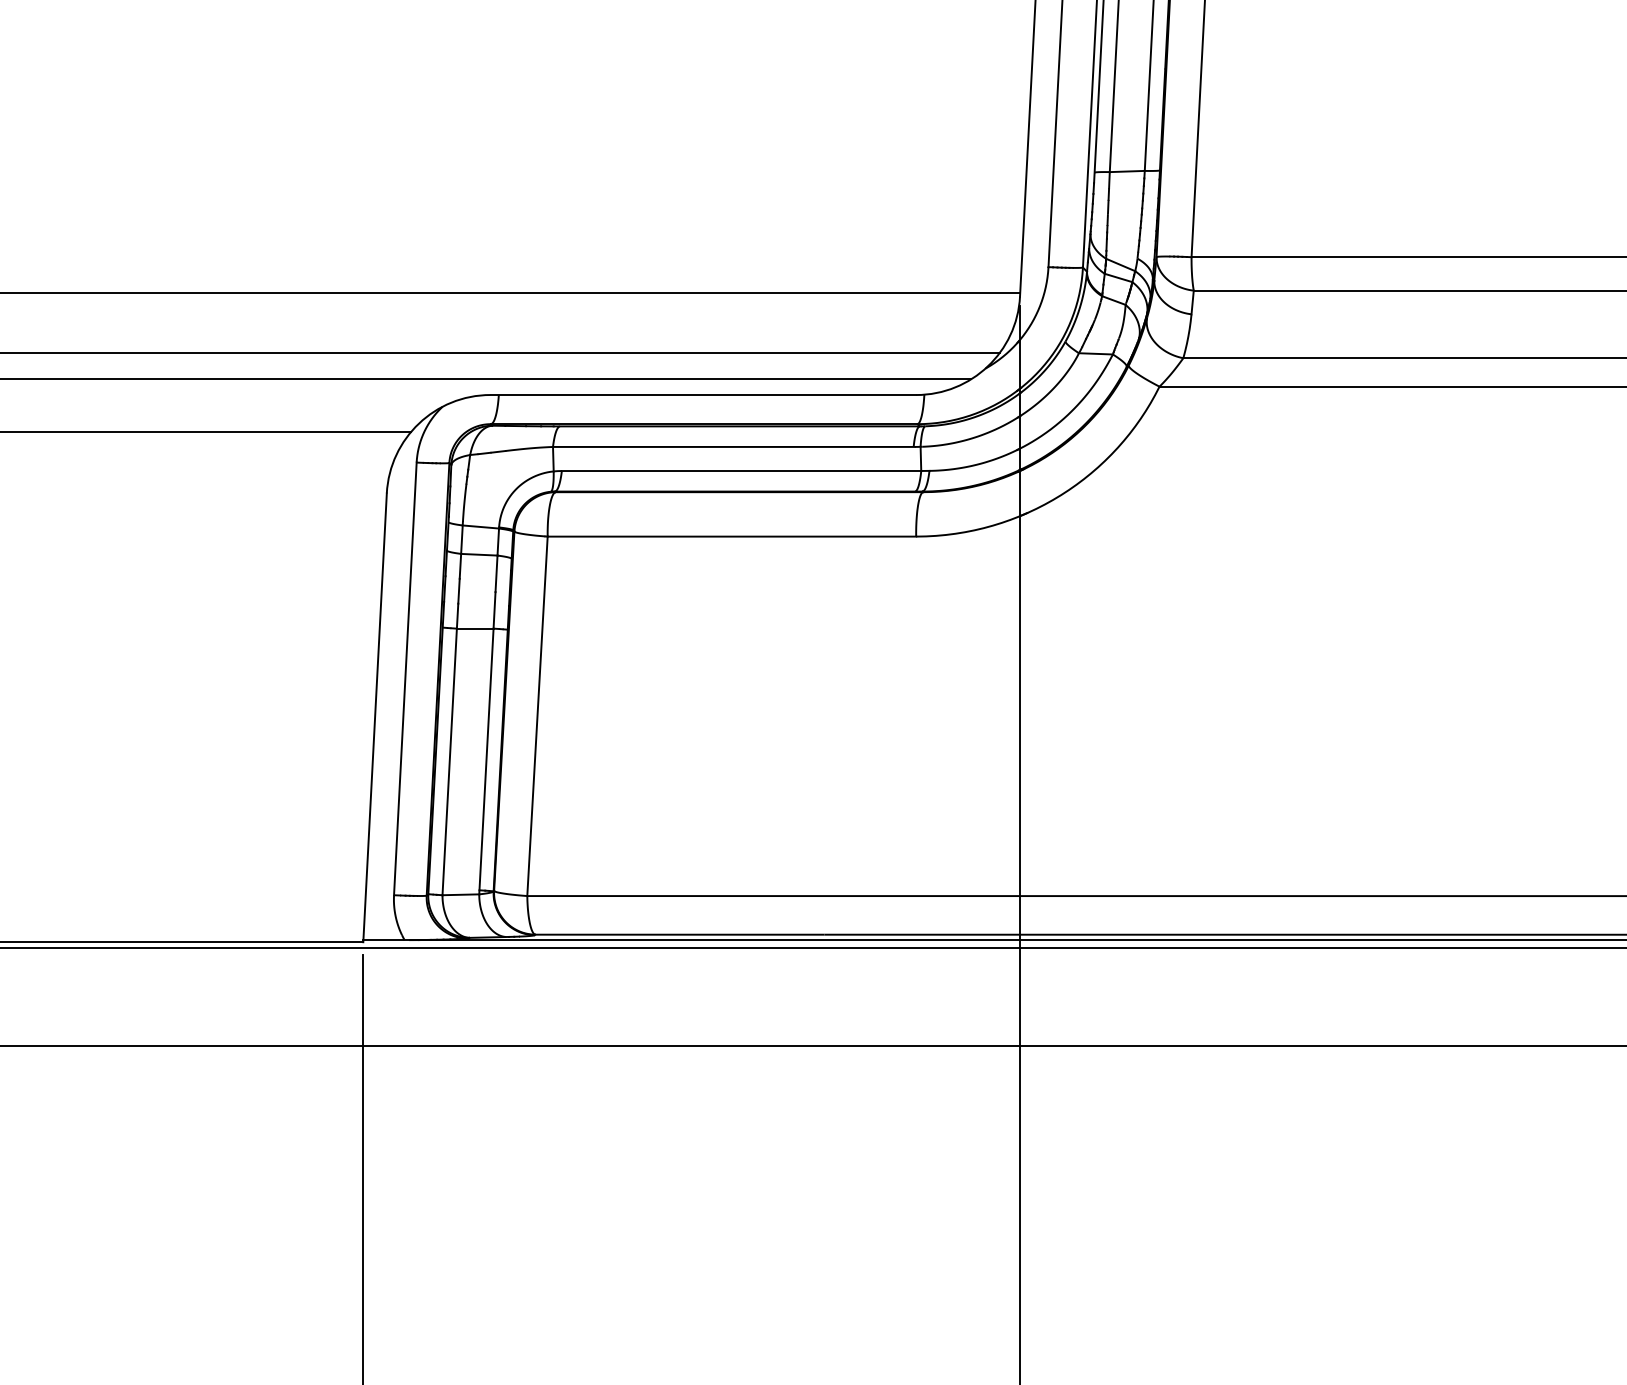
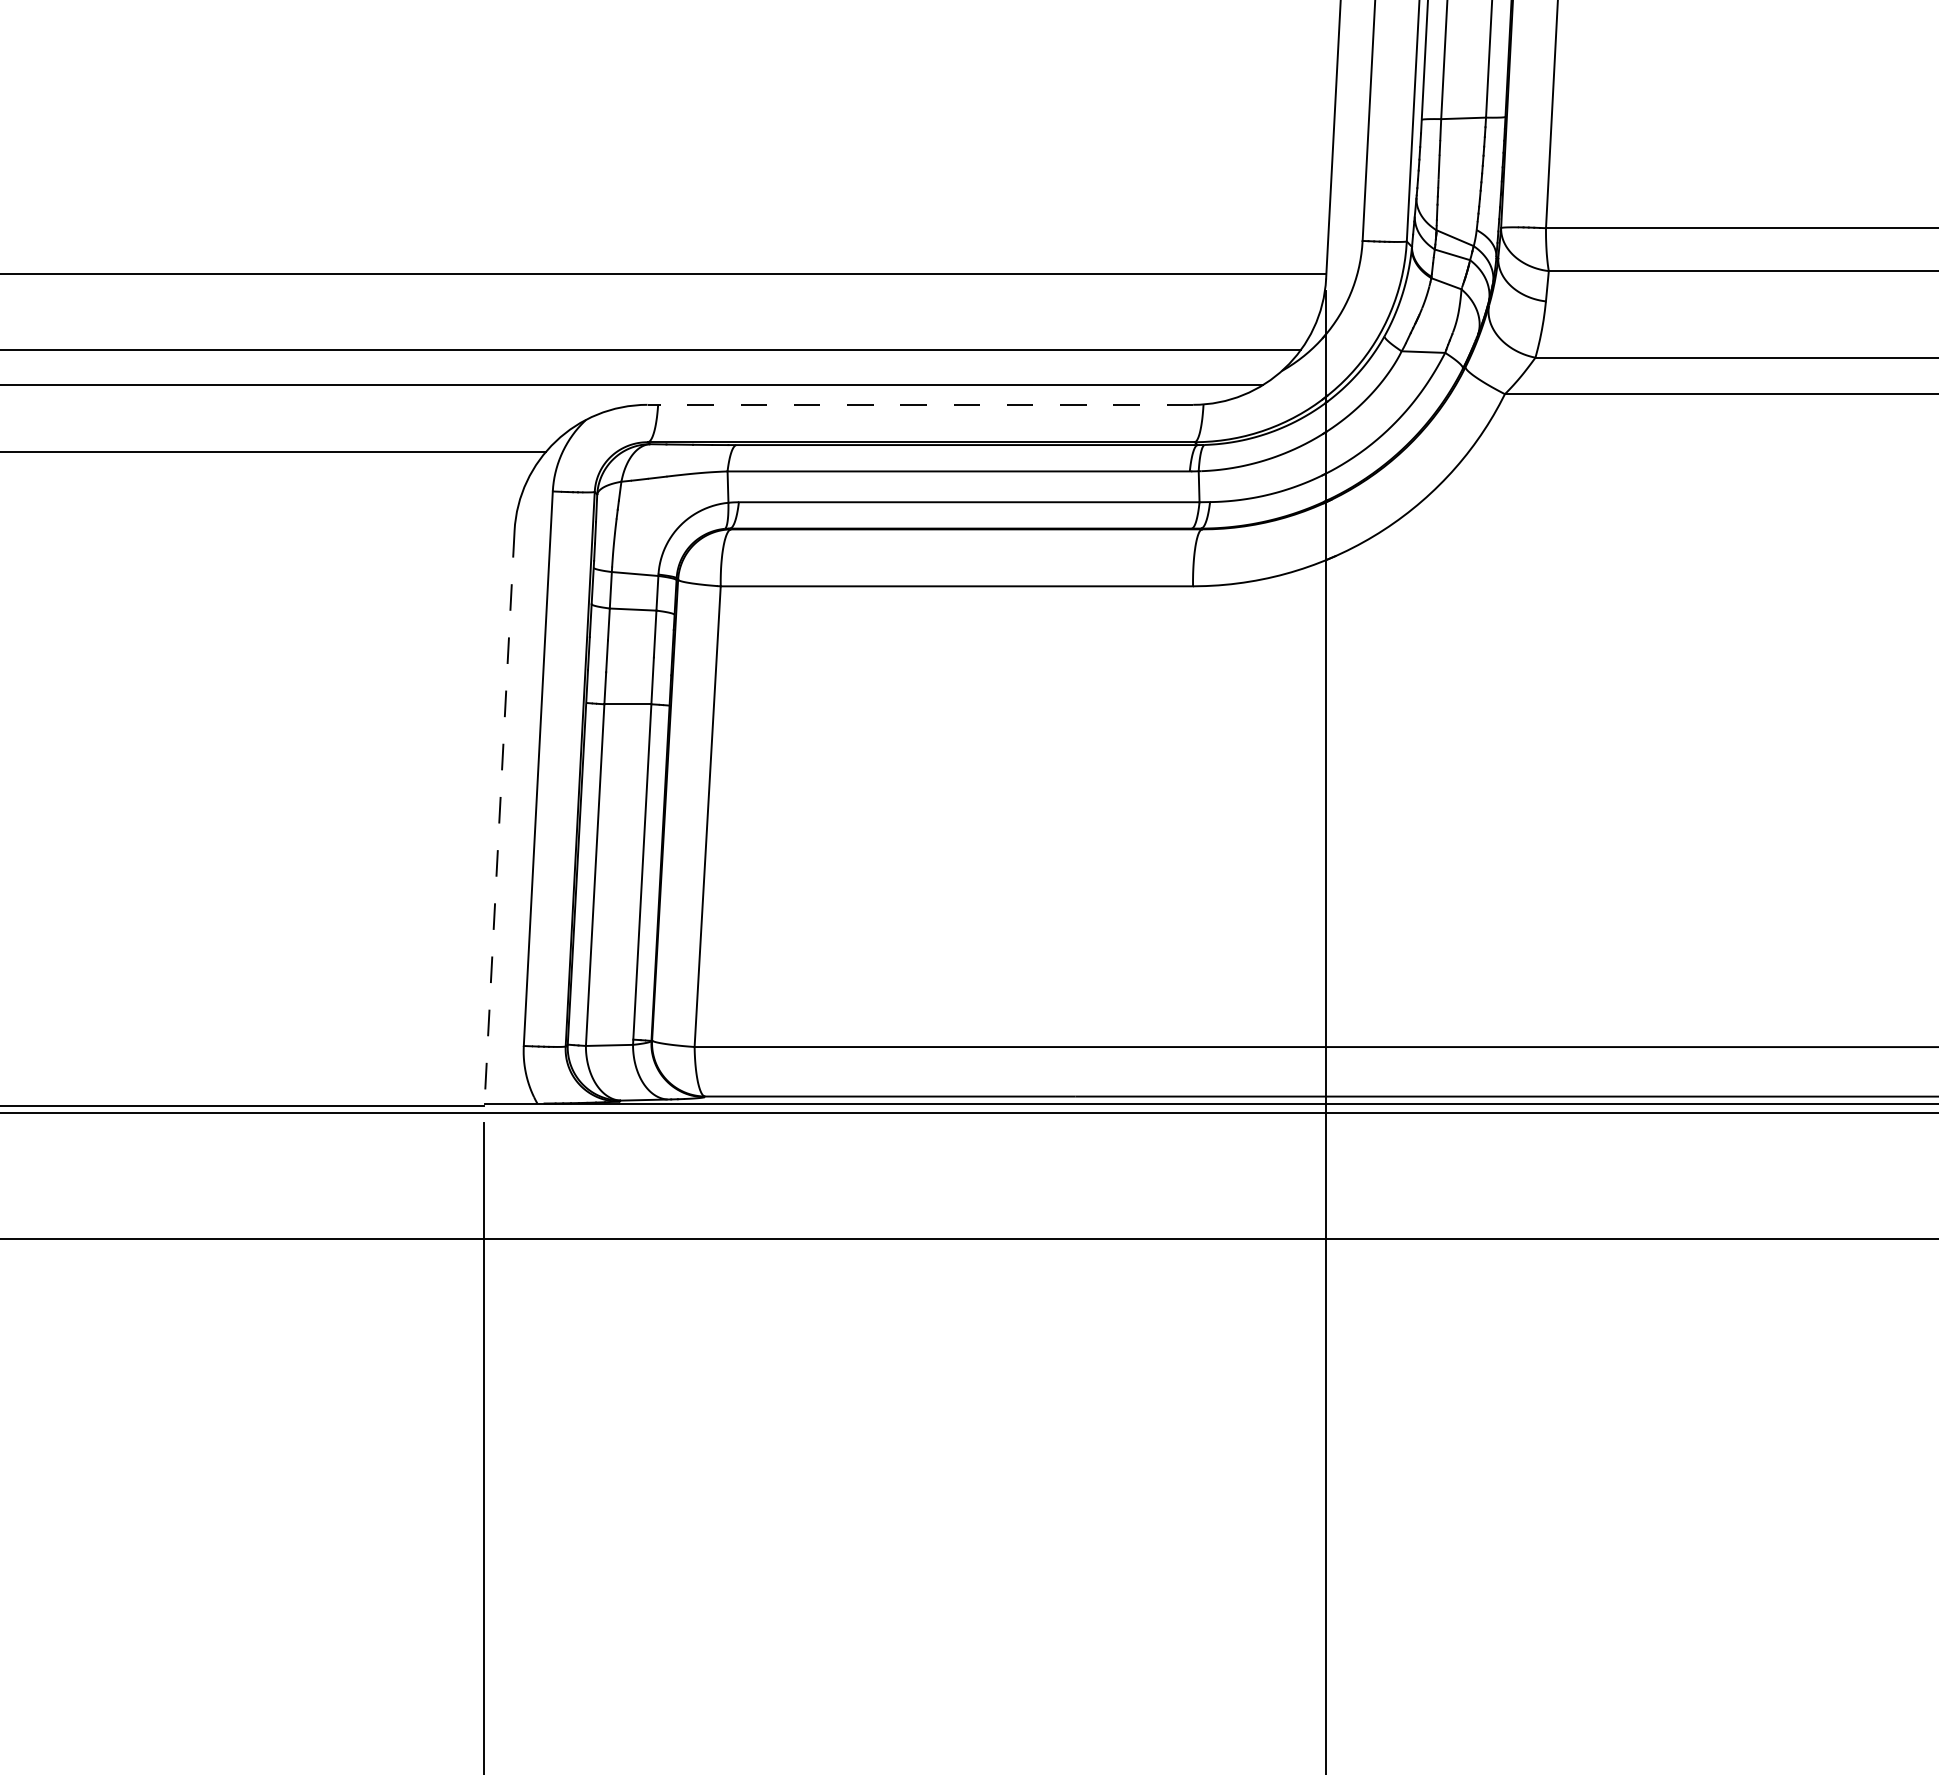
line: (703, 395) -> (920, 405), solid -> dashed
line: (375, 717) -> (500, 818), solid -> dashed

